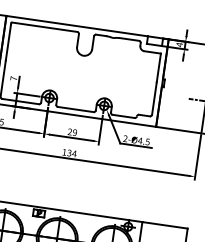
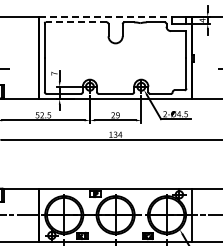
line: (77, 25) -> (106, 16), solid -> dashed
line: (45, 27) -> (76, 22), solid -> dashed

